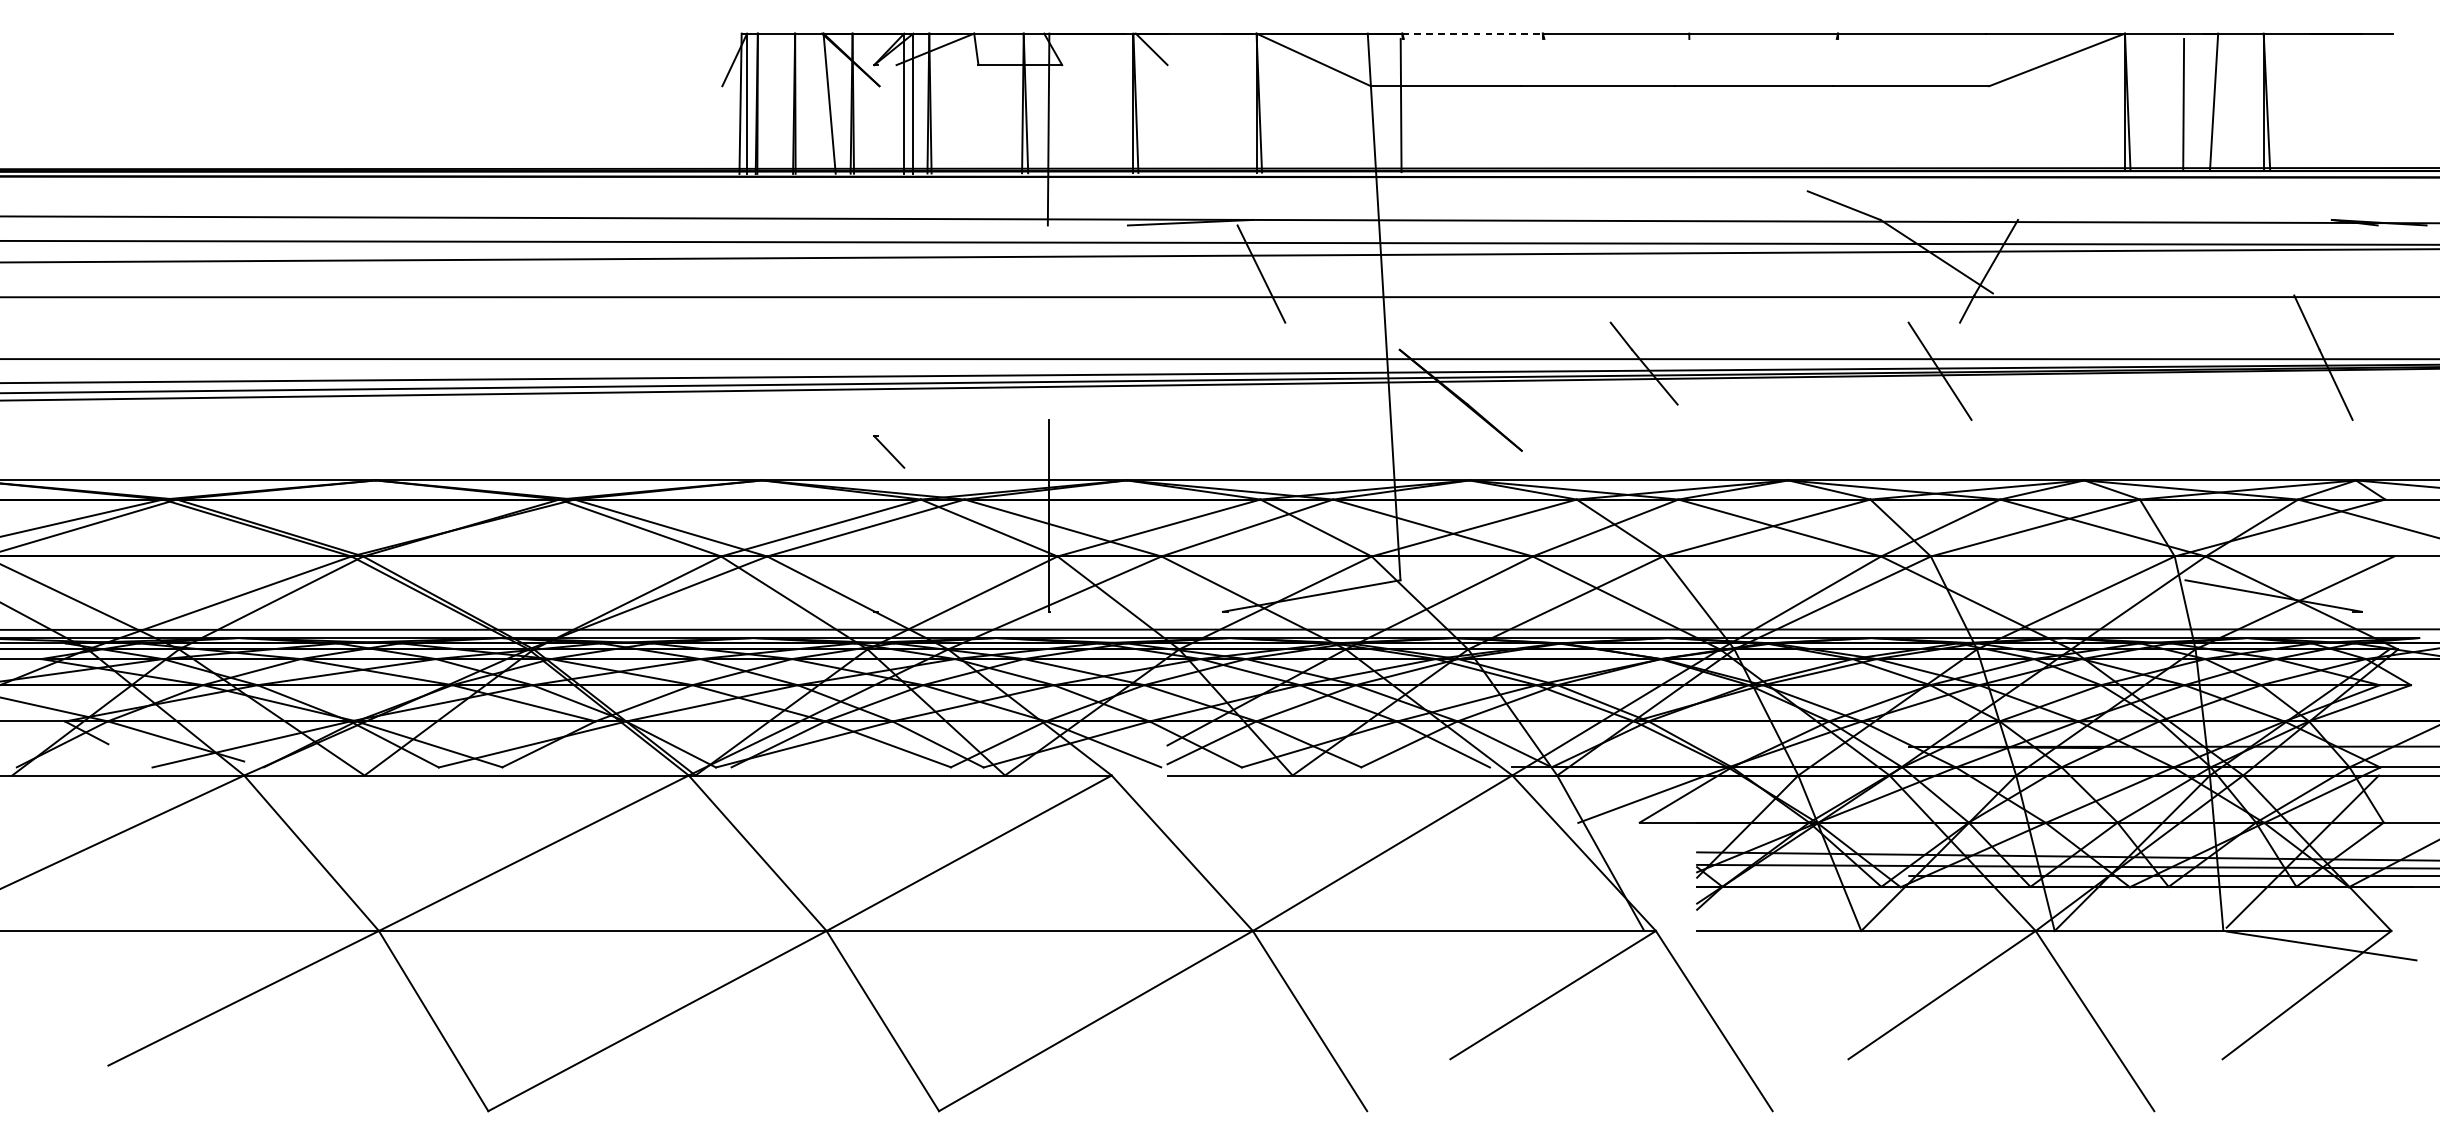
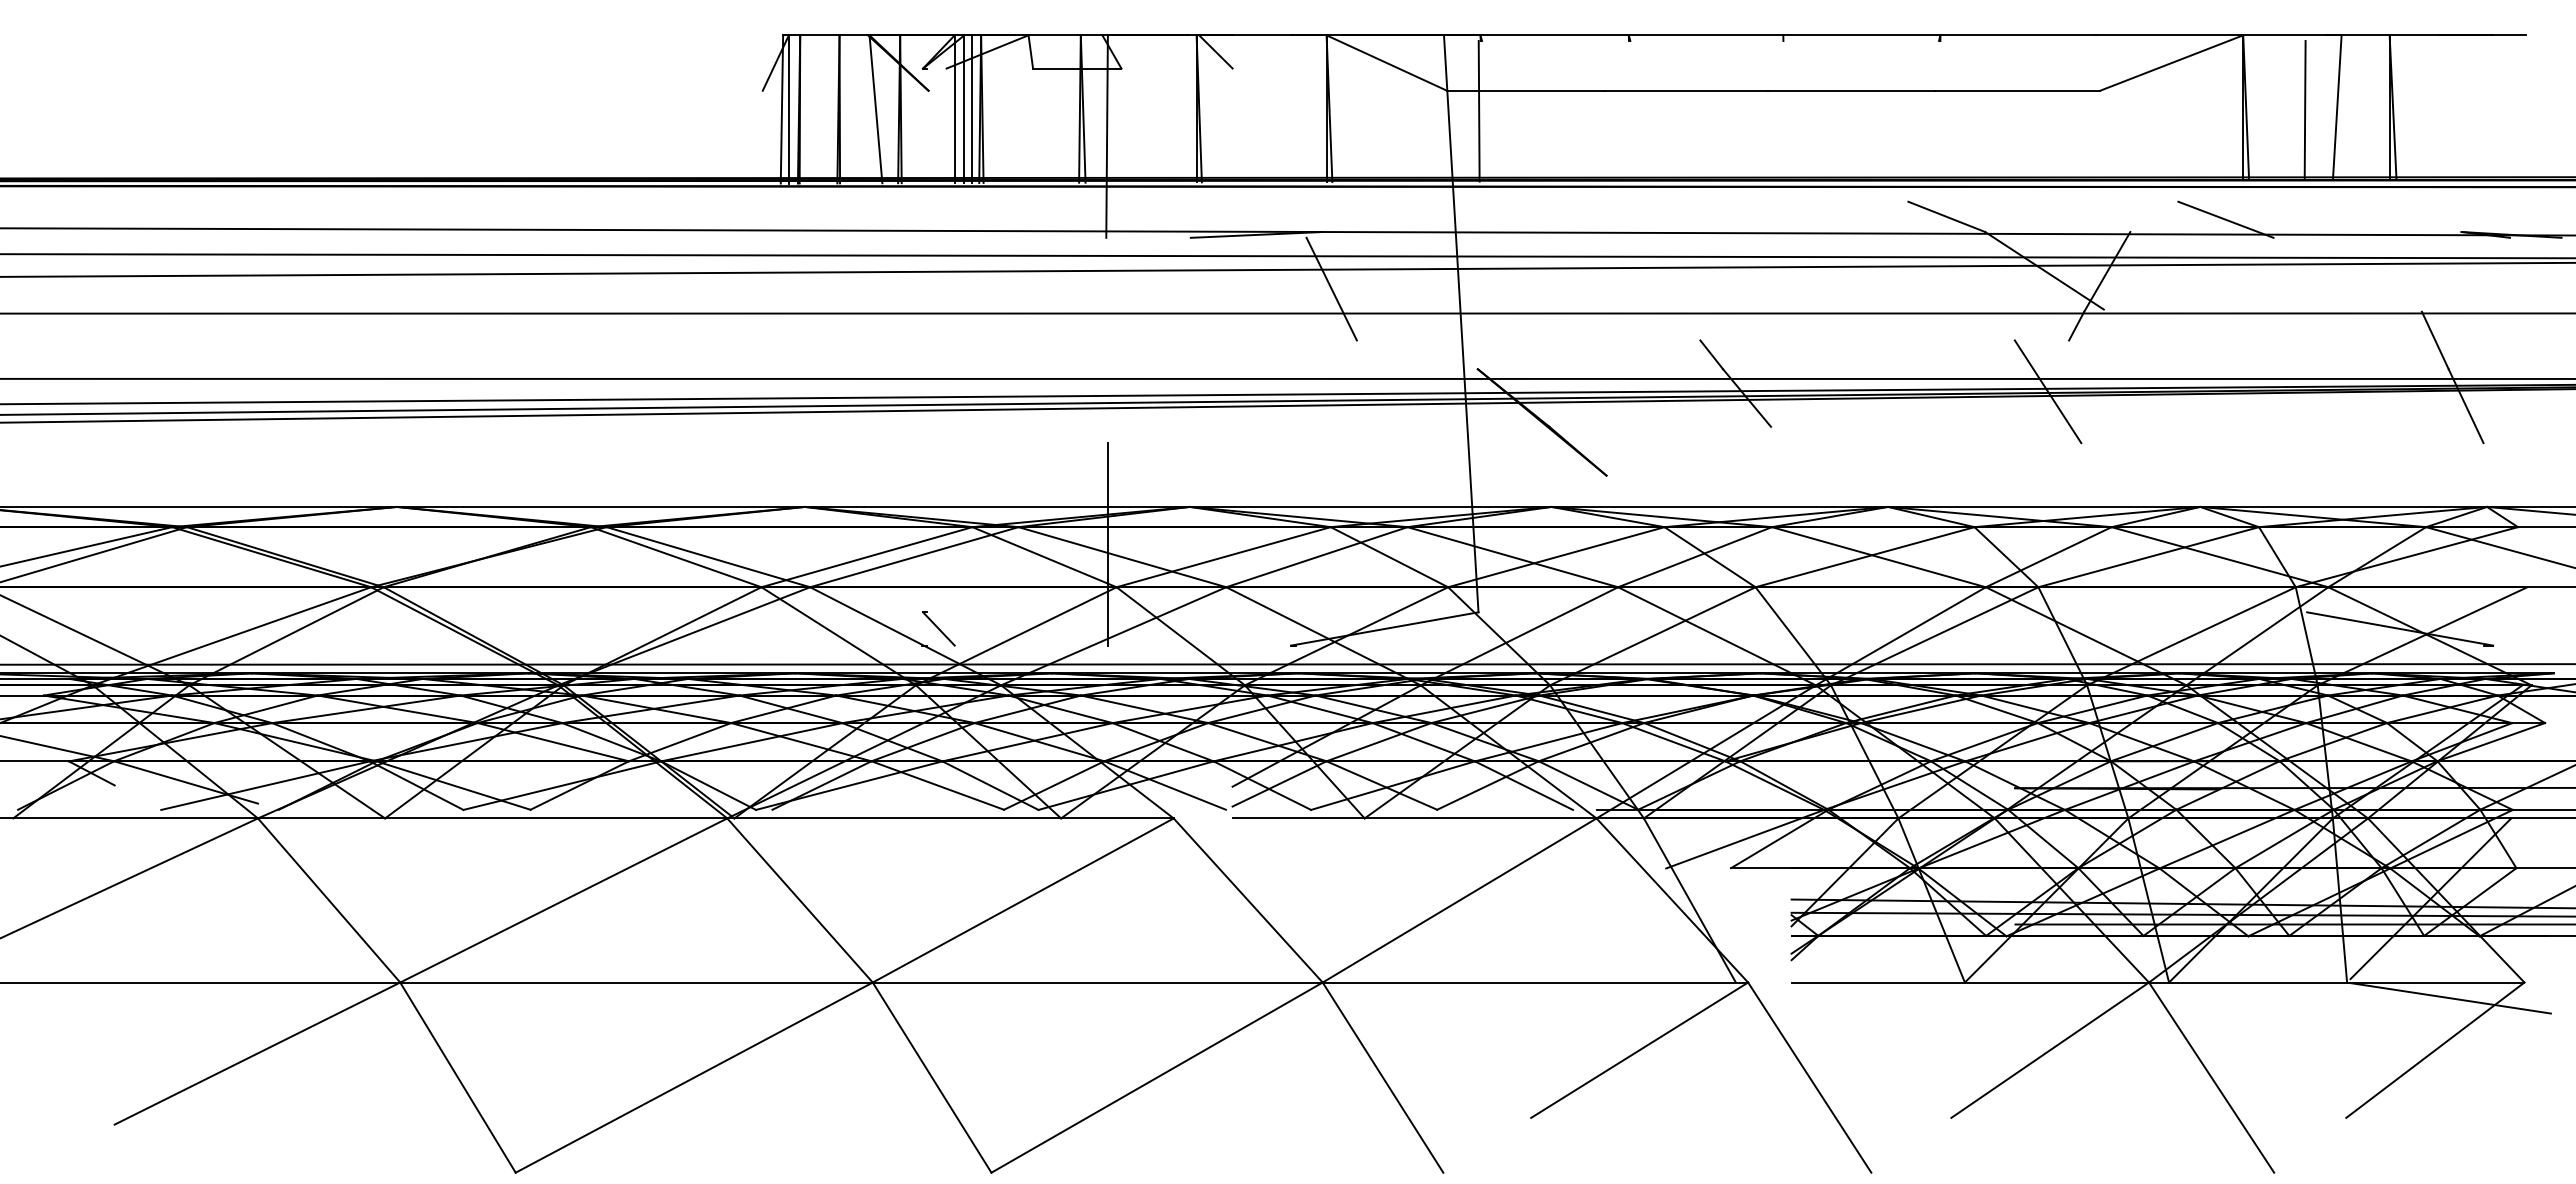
line: (1473, 33) -> (1555, 35), dashed -> solid
line: (921, 103) -> (972, 109), added
line: (2108, 208) -> (2225, 219), added
part: (888, 451) -> (938, 628), moved

